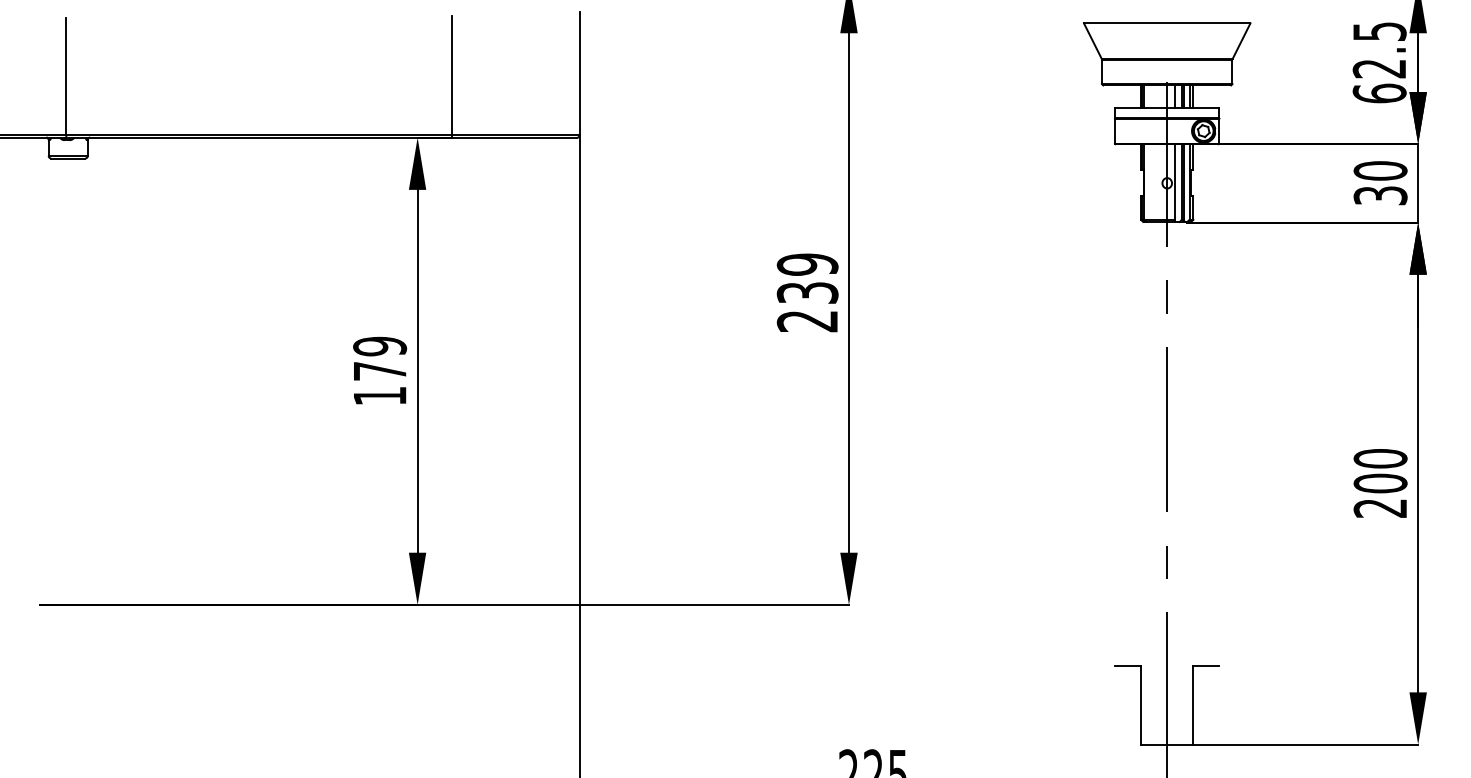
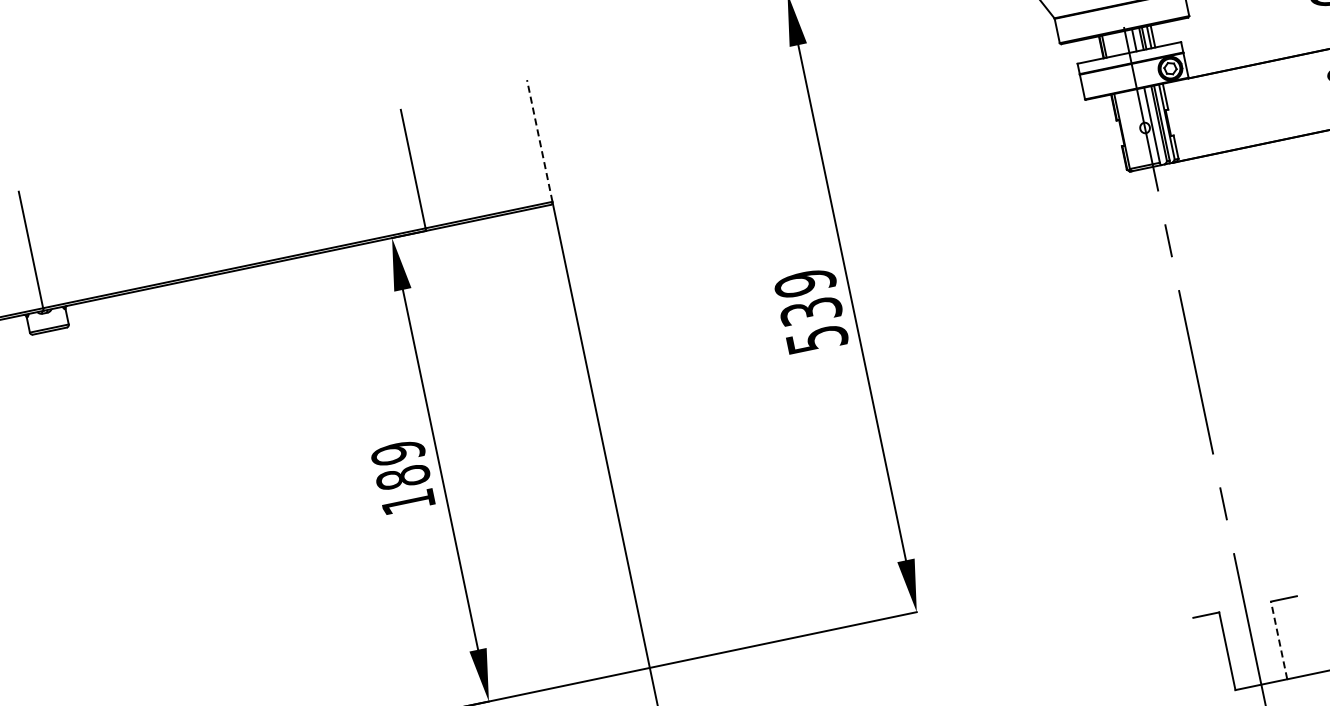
line: (579, 73) -> (539, 140), solid -> dashed
text: (807, 321) -> (816, 339), 239 -> 539
text: (380, 370) -> (403, 476), 179 -> 189
line: (1193, 704) -> (1279, 639), solid -> dashed

